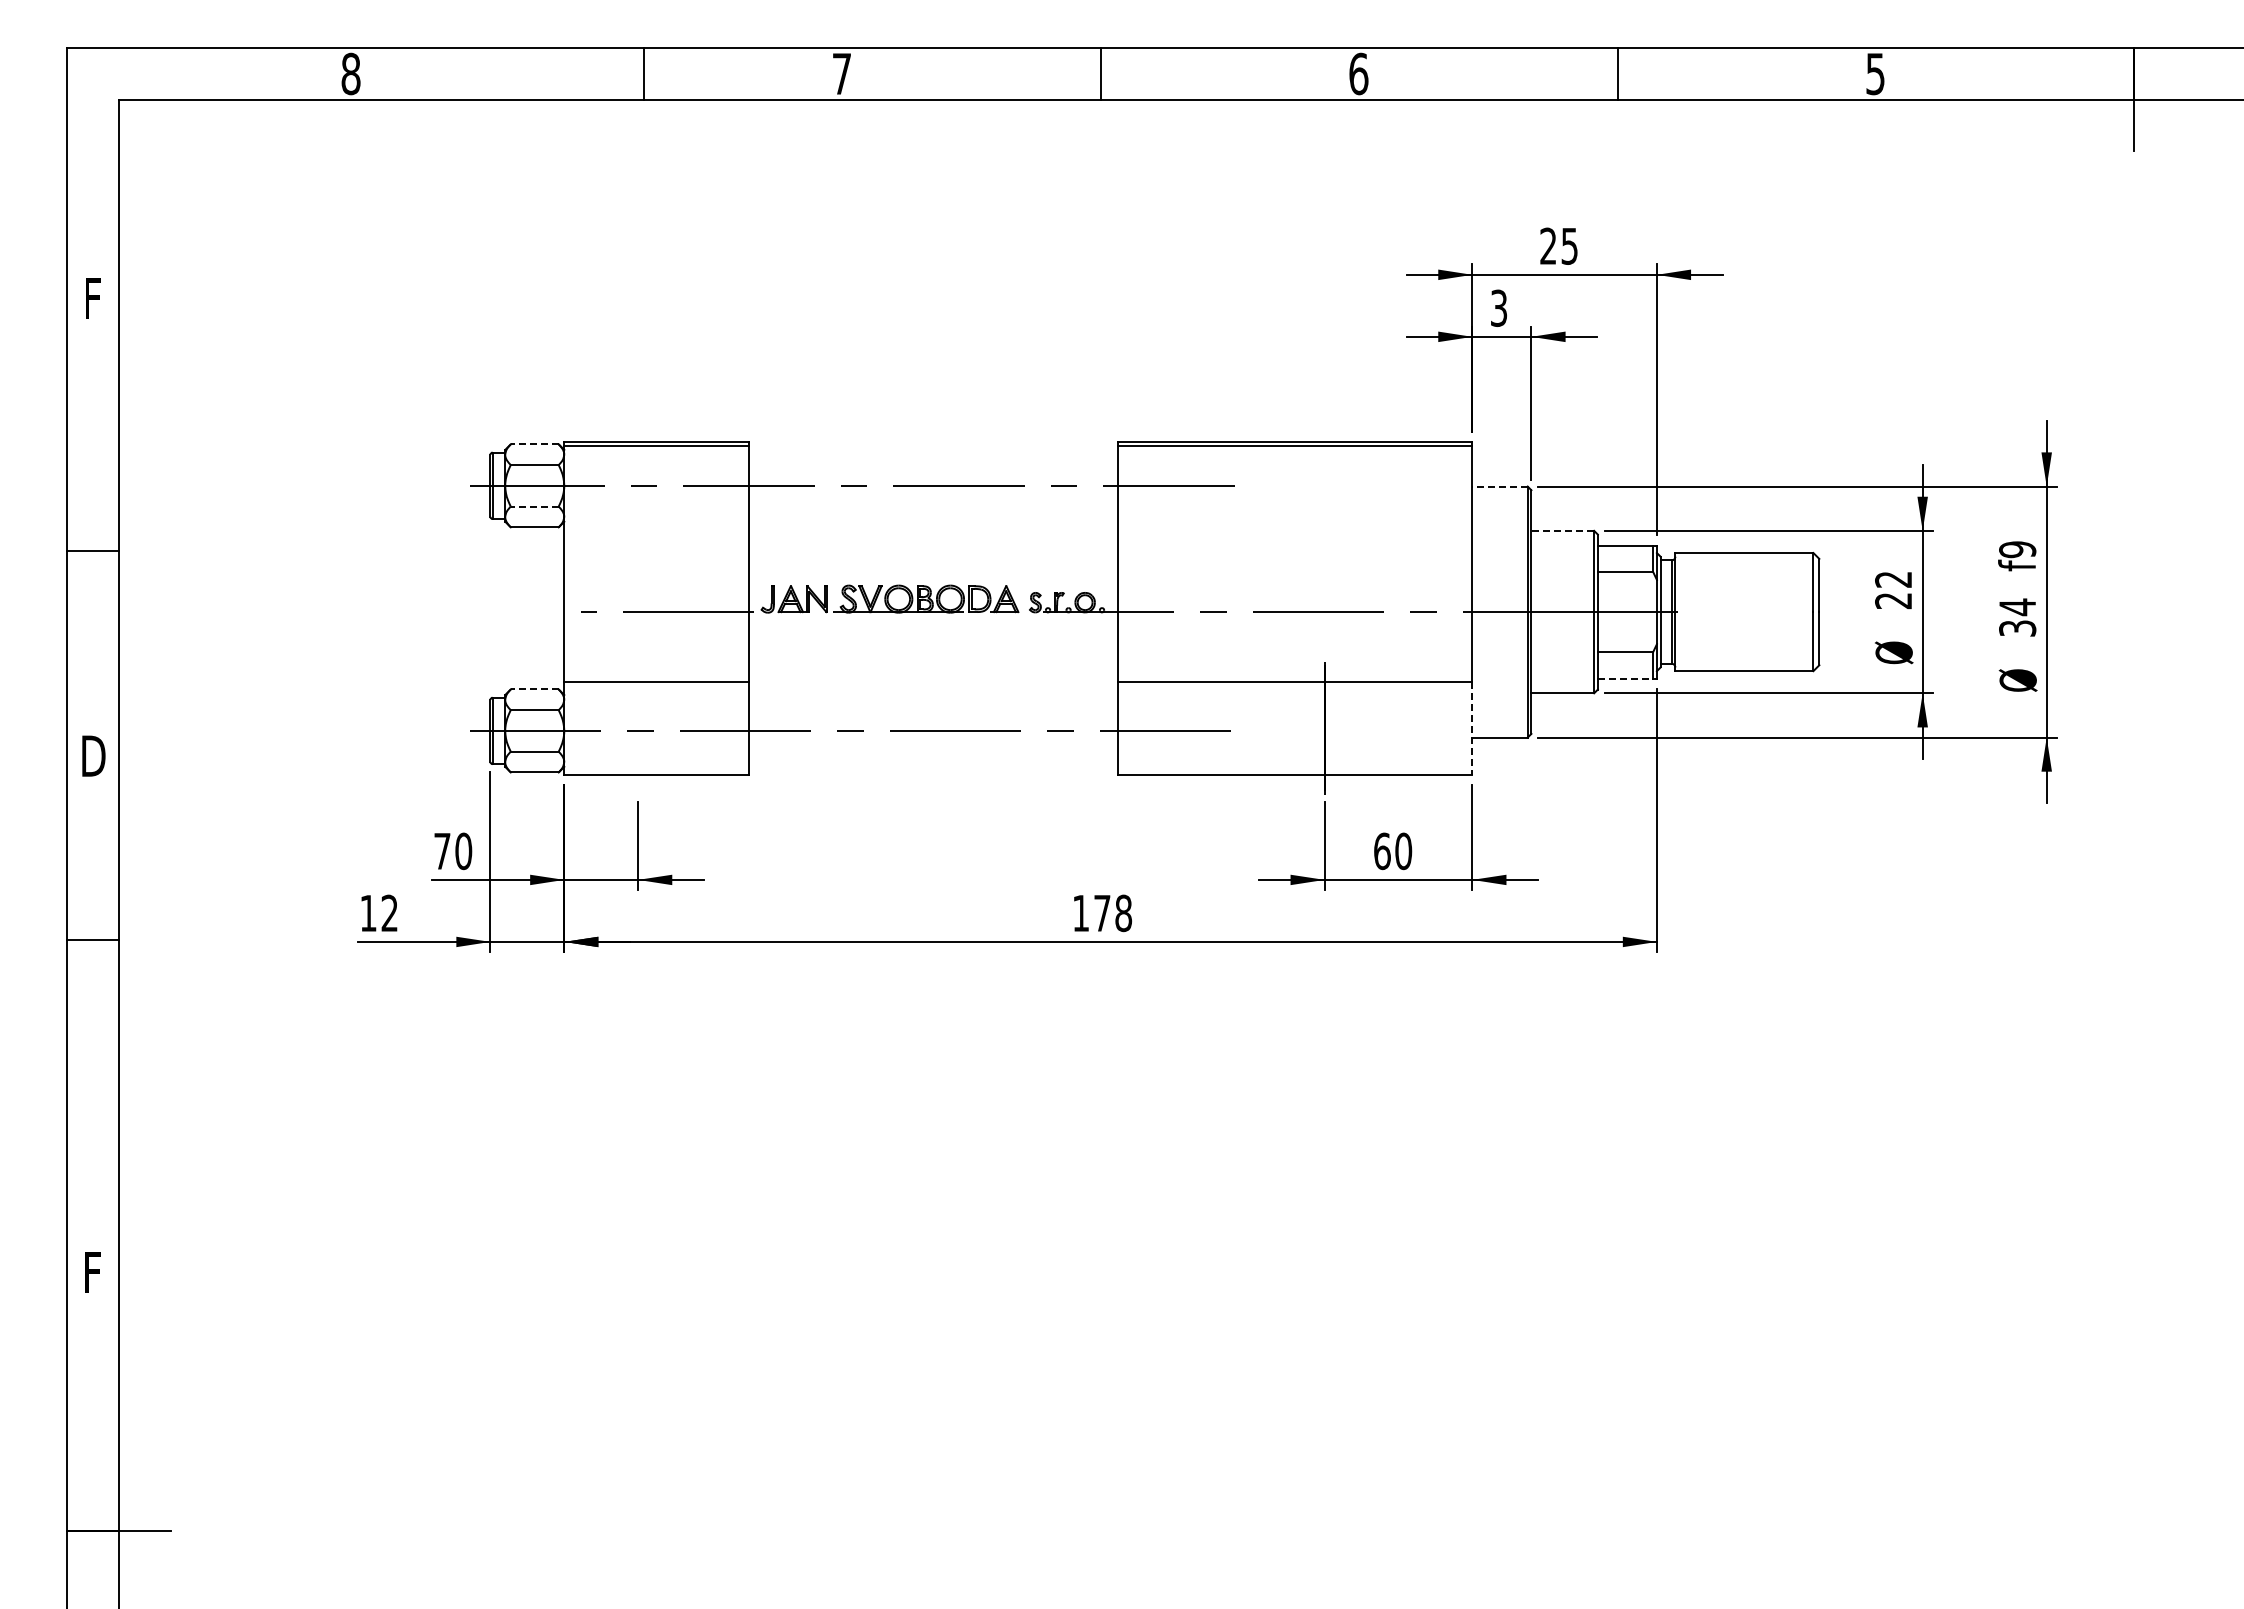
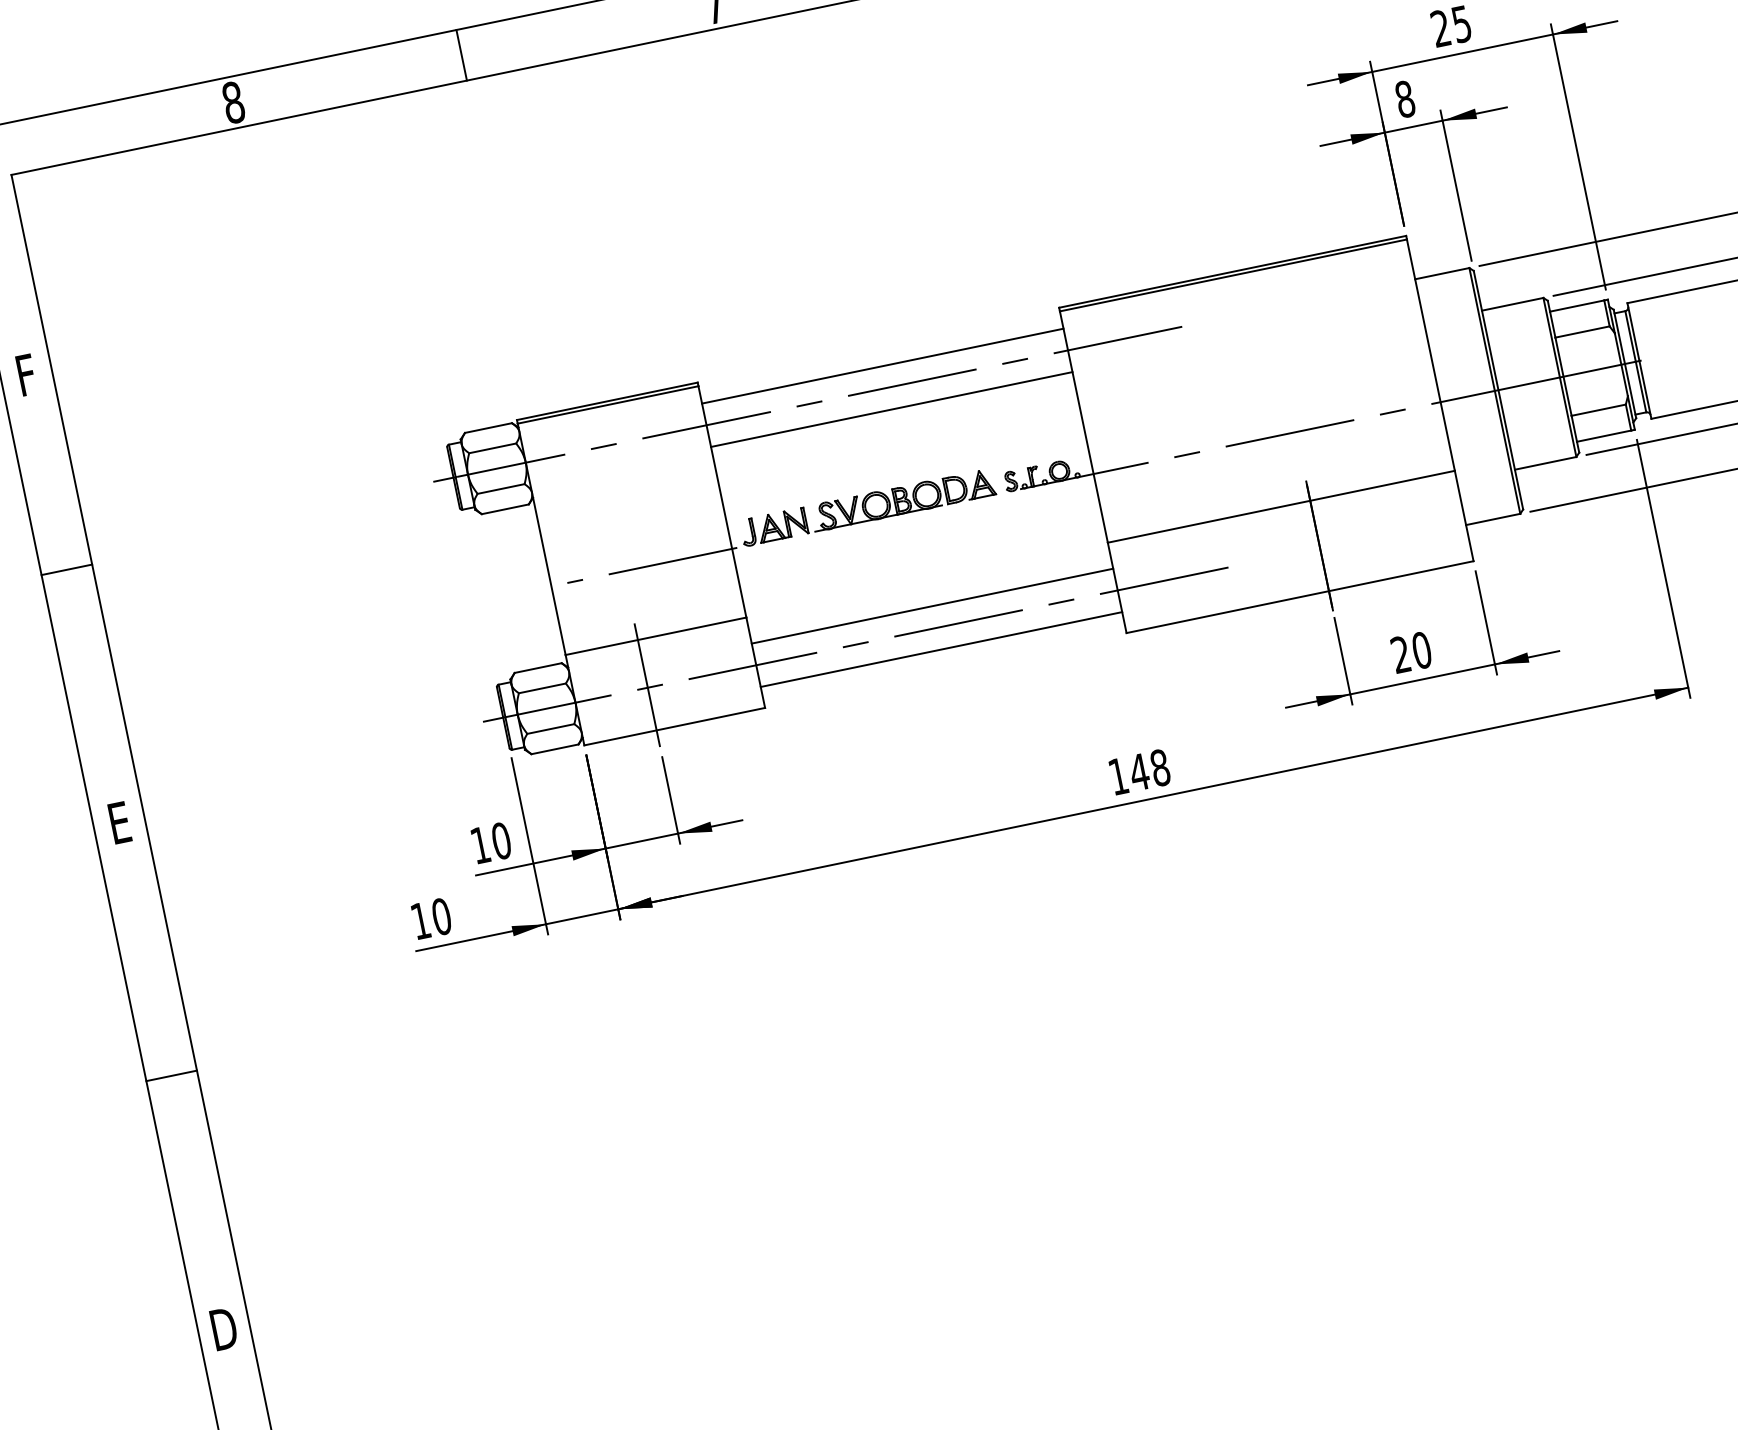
line: (644, 73) -> (461, 54), moved
text: (1498, 307) -> (1404, 98), 3 -> 8
line: (534, 444) -> (488, 428), dashed -> solid
line: (932, 463) -> (881, 366), added
line: (1500, 486) -> (1442, 273), dashed -> solid
line: (534, 506) -> (500, 488), dashed -> solid
line: (932, 507) -> (890, 409), added
line: (1562, 530) -> (1512, 304), dashed -> solid
line: (92, 550) -> (66, 569), moved
line: (1625, 678) -> (1604, 436), dashed -> solid
line: (534, 689) -> (537, 668), dashed -> solid
line: (932, 708) -> (931, 606), added
line: (638, 728) -> (647, 685), added
line: (1472, 728) -> (1464, 516), dashed -> solid
line: (932, 753) -> (940, 650), added
text: (93, 755) -> (119, 822), D -> E
text: (442, 851) -> (480, 845), 70 -> 10
text: (1382, 851) -> (1401, 654), 60 -> 20
text: (389, 913) -> (441, 916), 12 -> 10
text: (1102, 913) -> (1139, 772), 178 -> 148
line: (92, 940) -> (171, 1076), moved
text: (92, 1272) -> (223, 1328), F -> D

